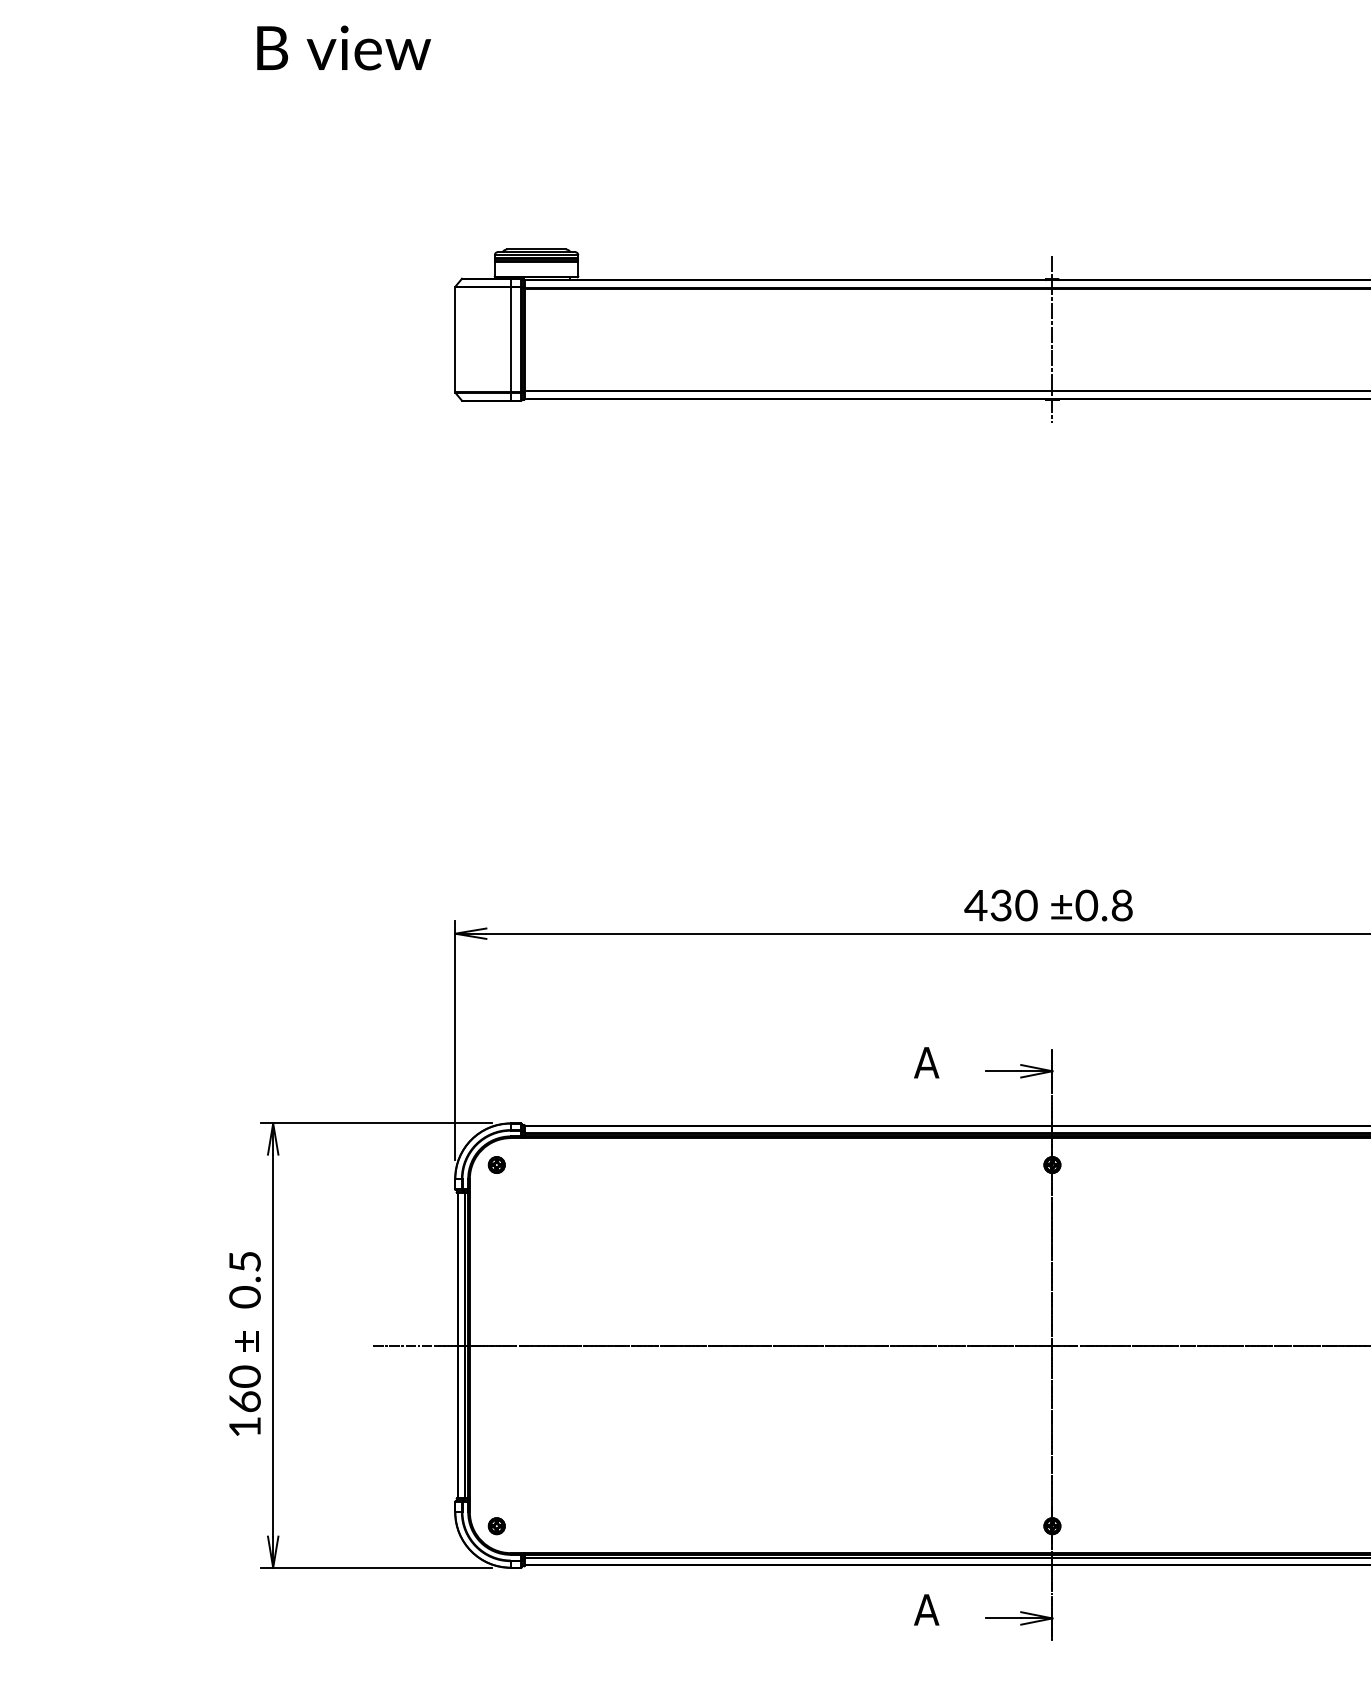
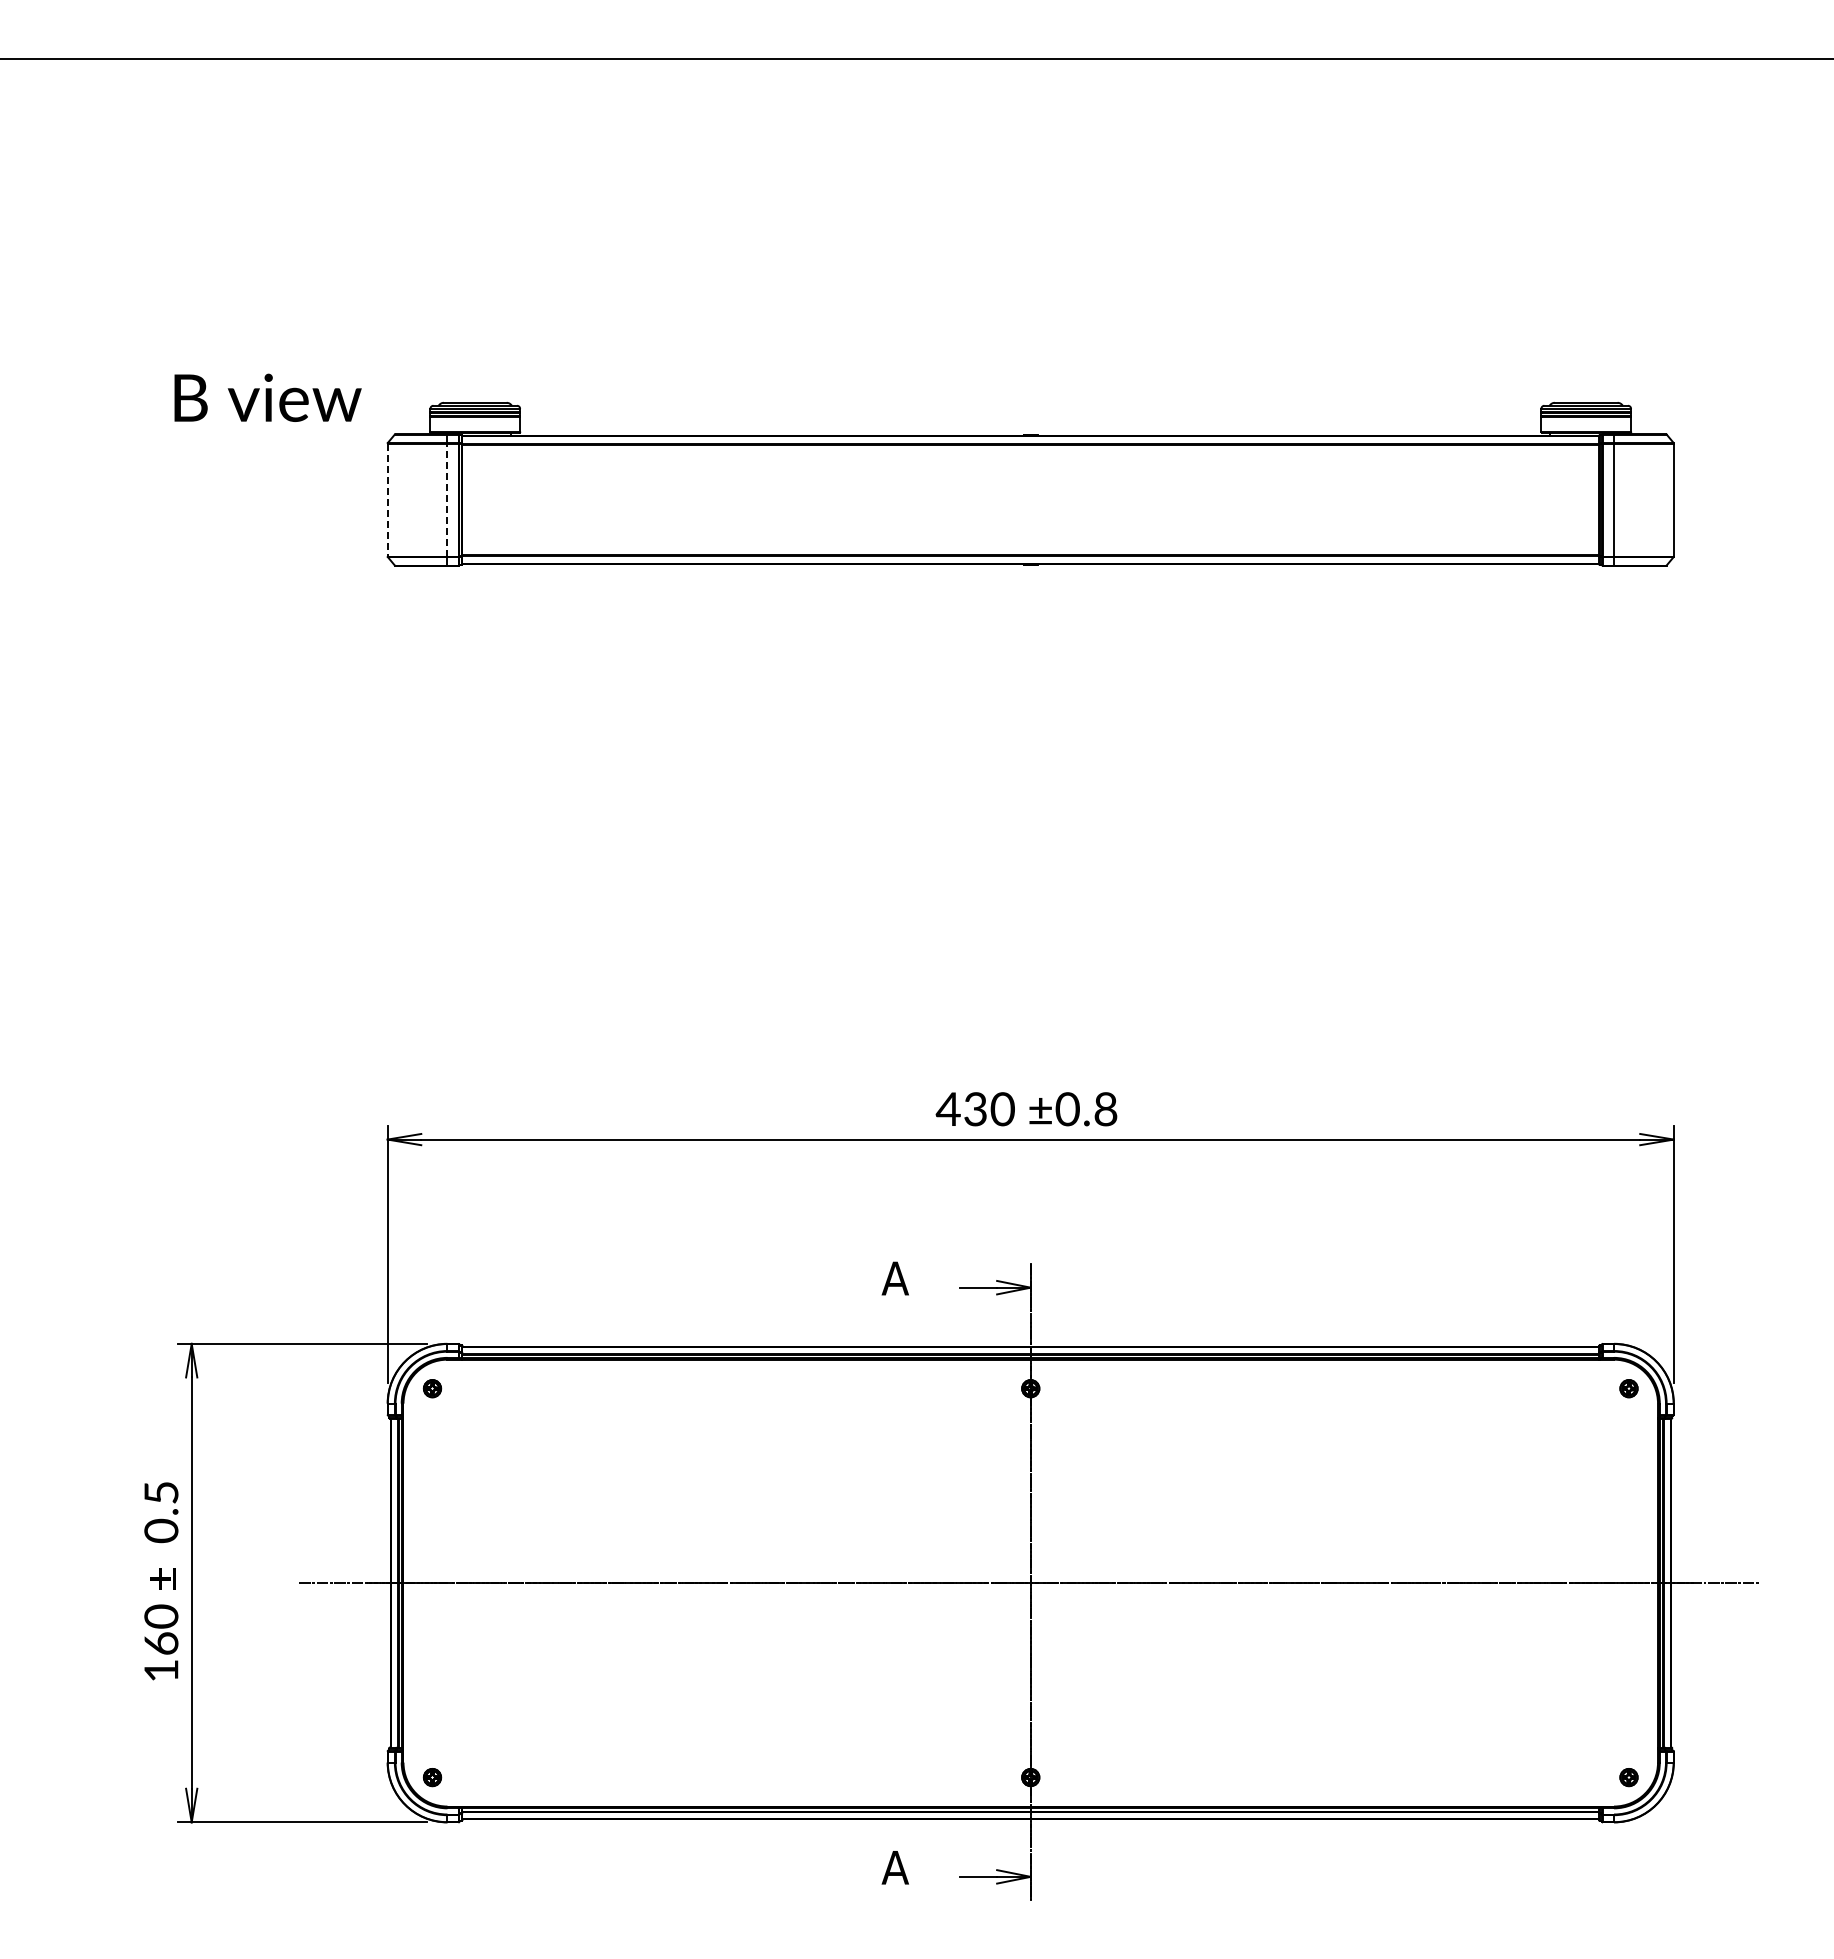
text: (343, 47) -> (267, 397), moved
line: (1052, 339) -> (1030, 499), removed
line: (455, 340) -> (387, 500), solid -> dashed
line: (510, 340) -> (447, 500), solid -> dashed

